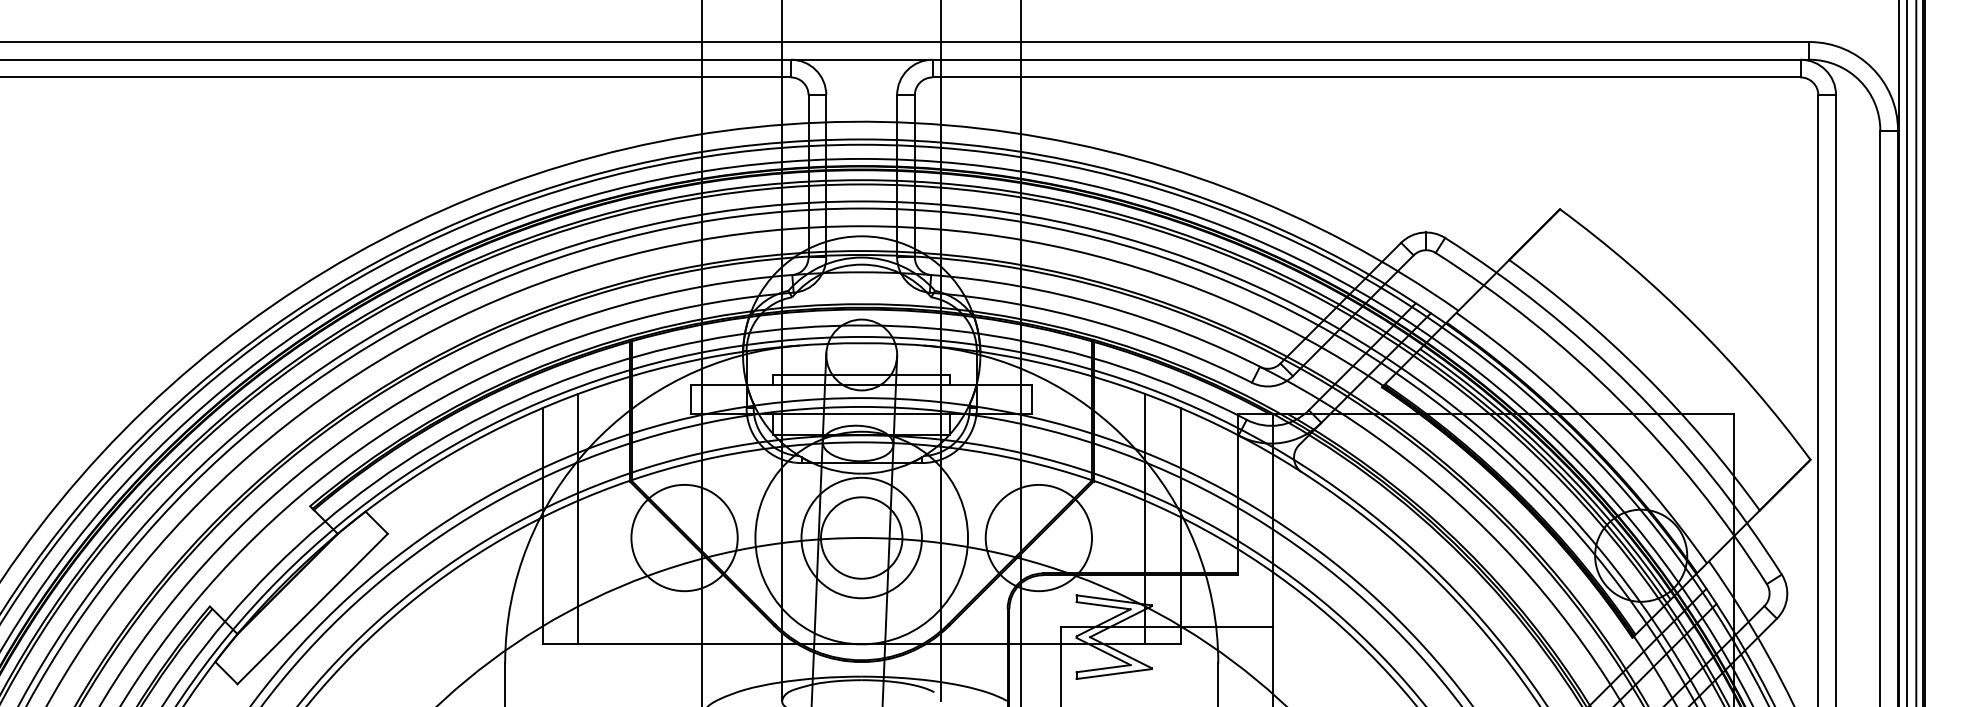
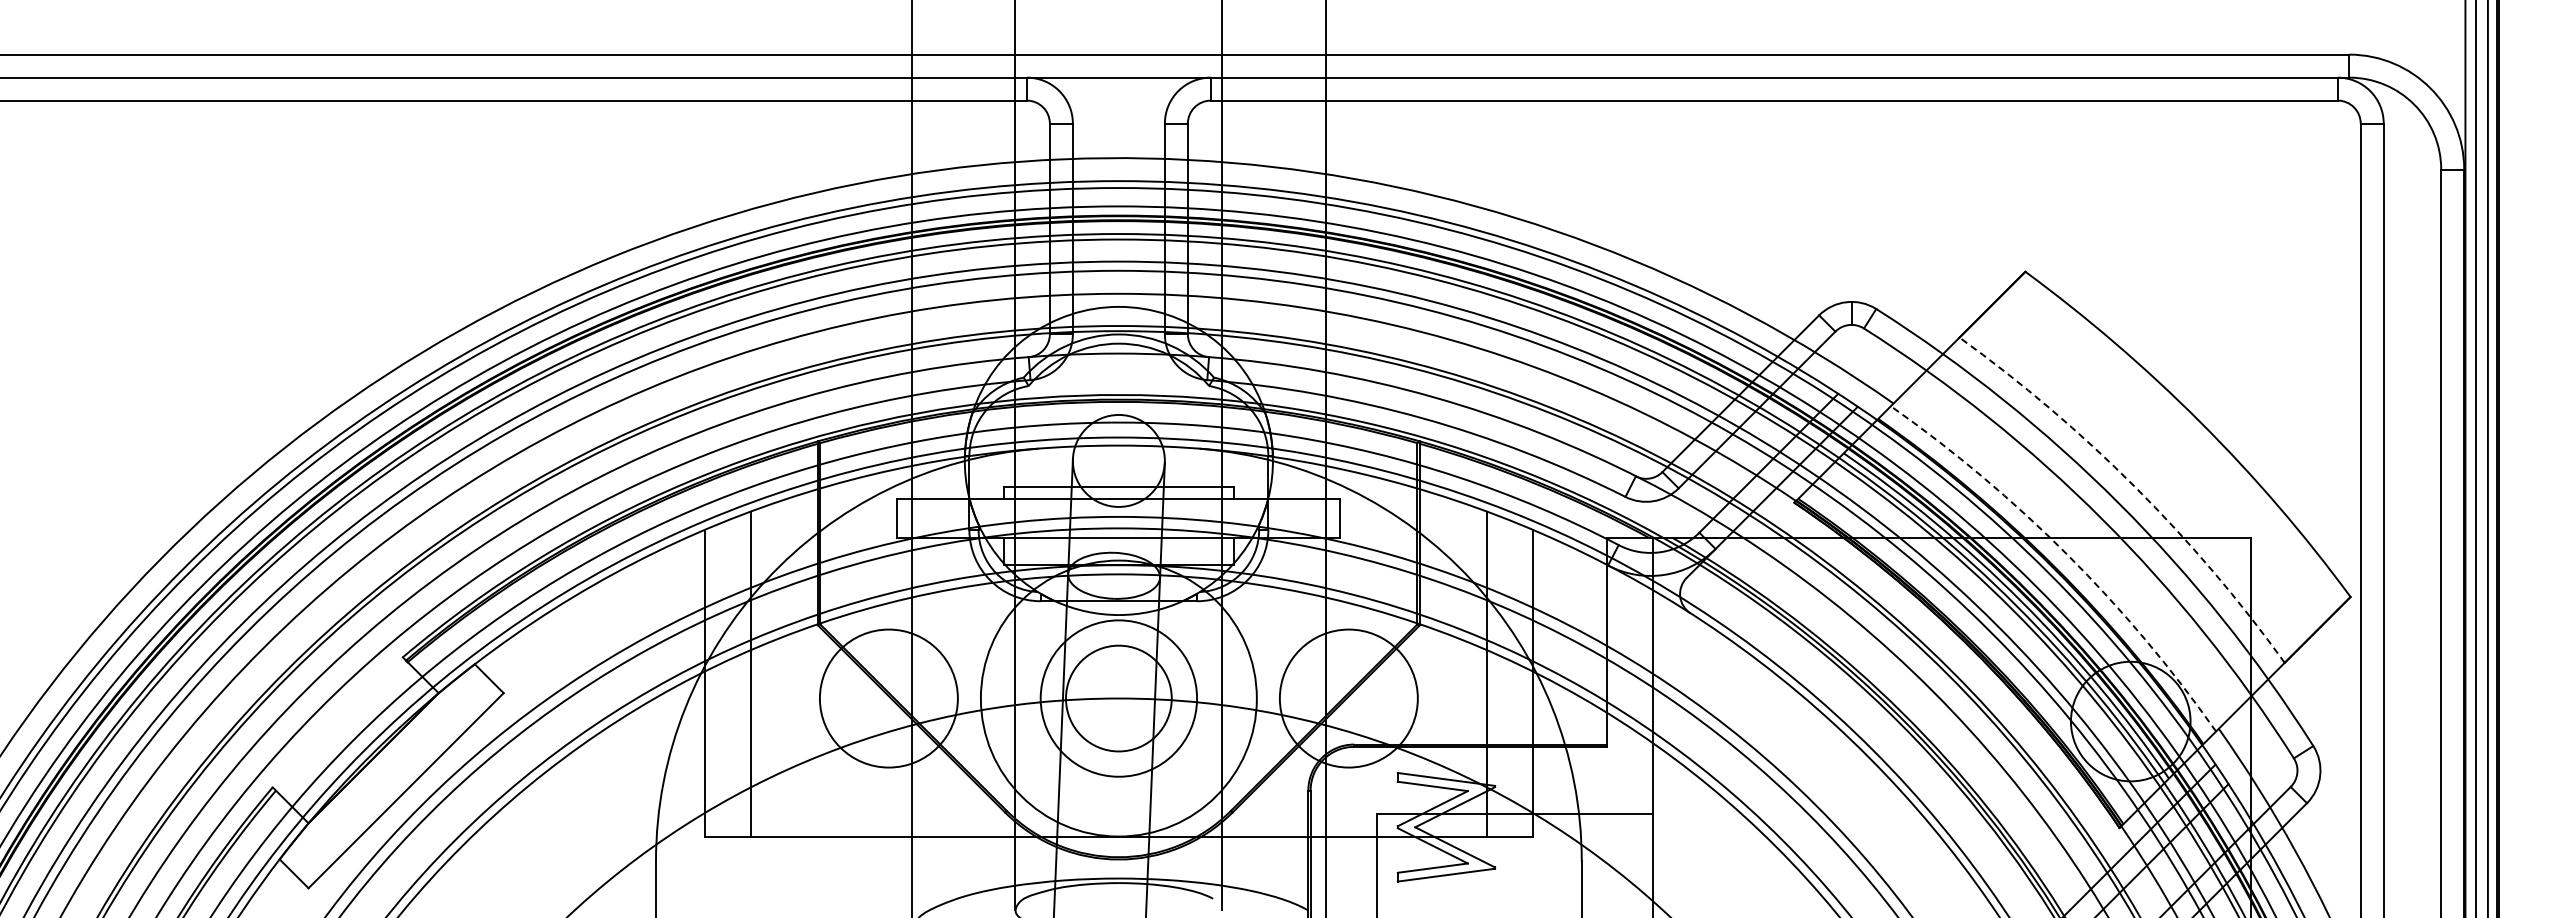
arc: (1644, 375) -> (2135, 487), solid -> dashed
arc: (1592, 427) -> (2067, 554), solid -> dashed

